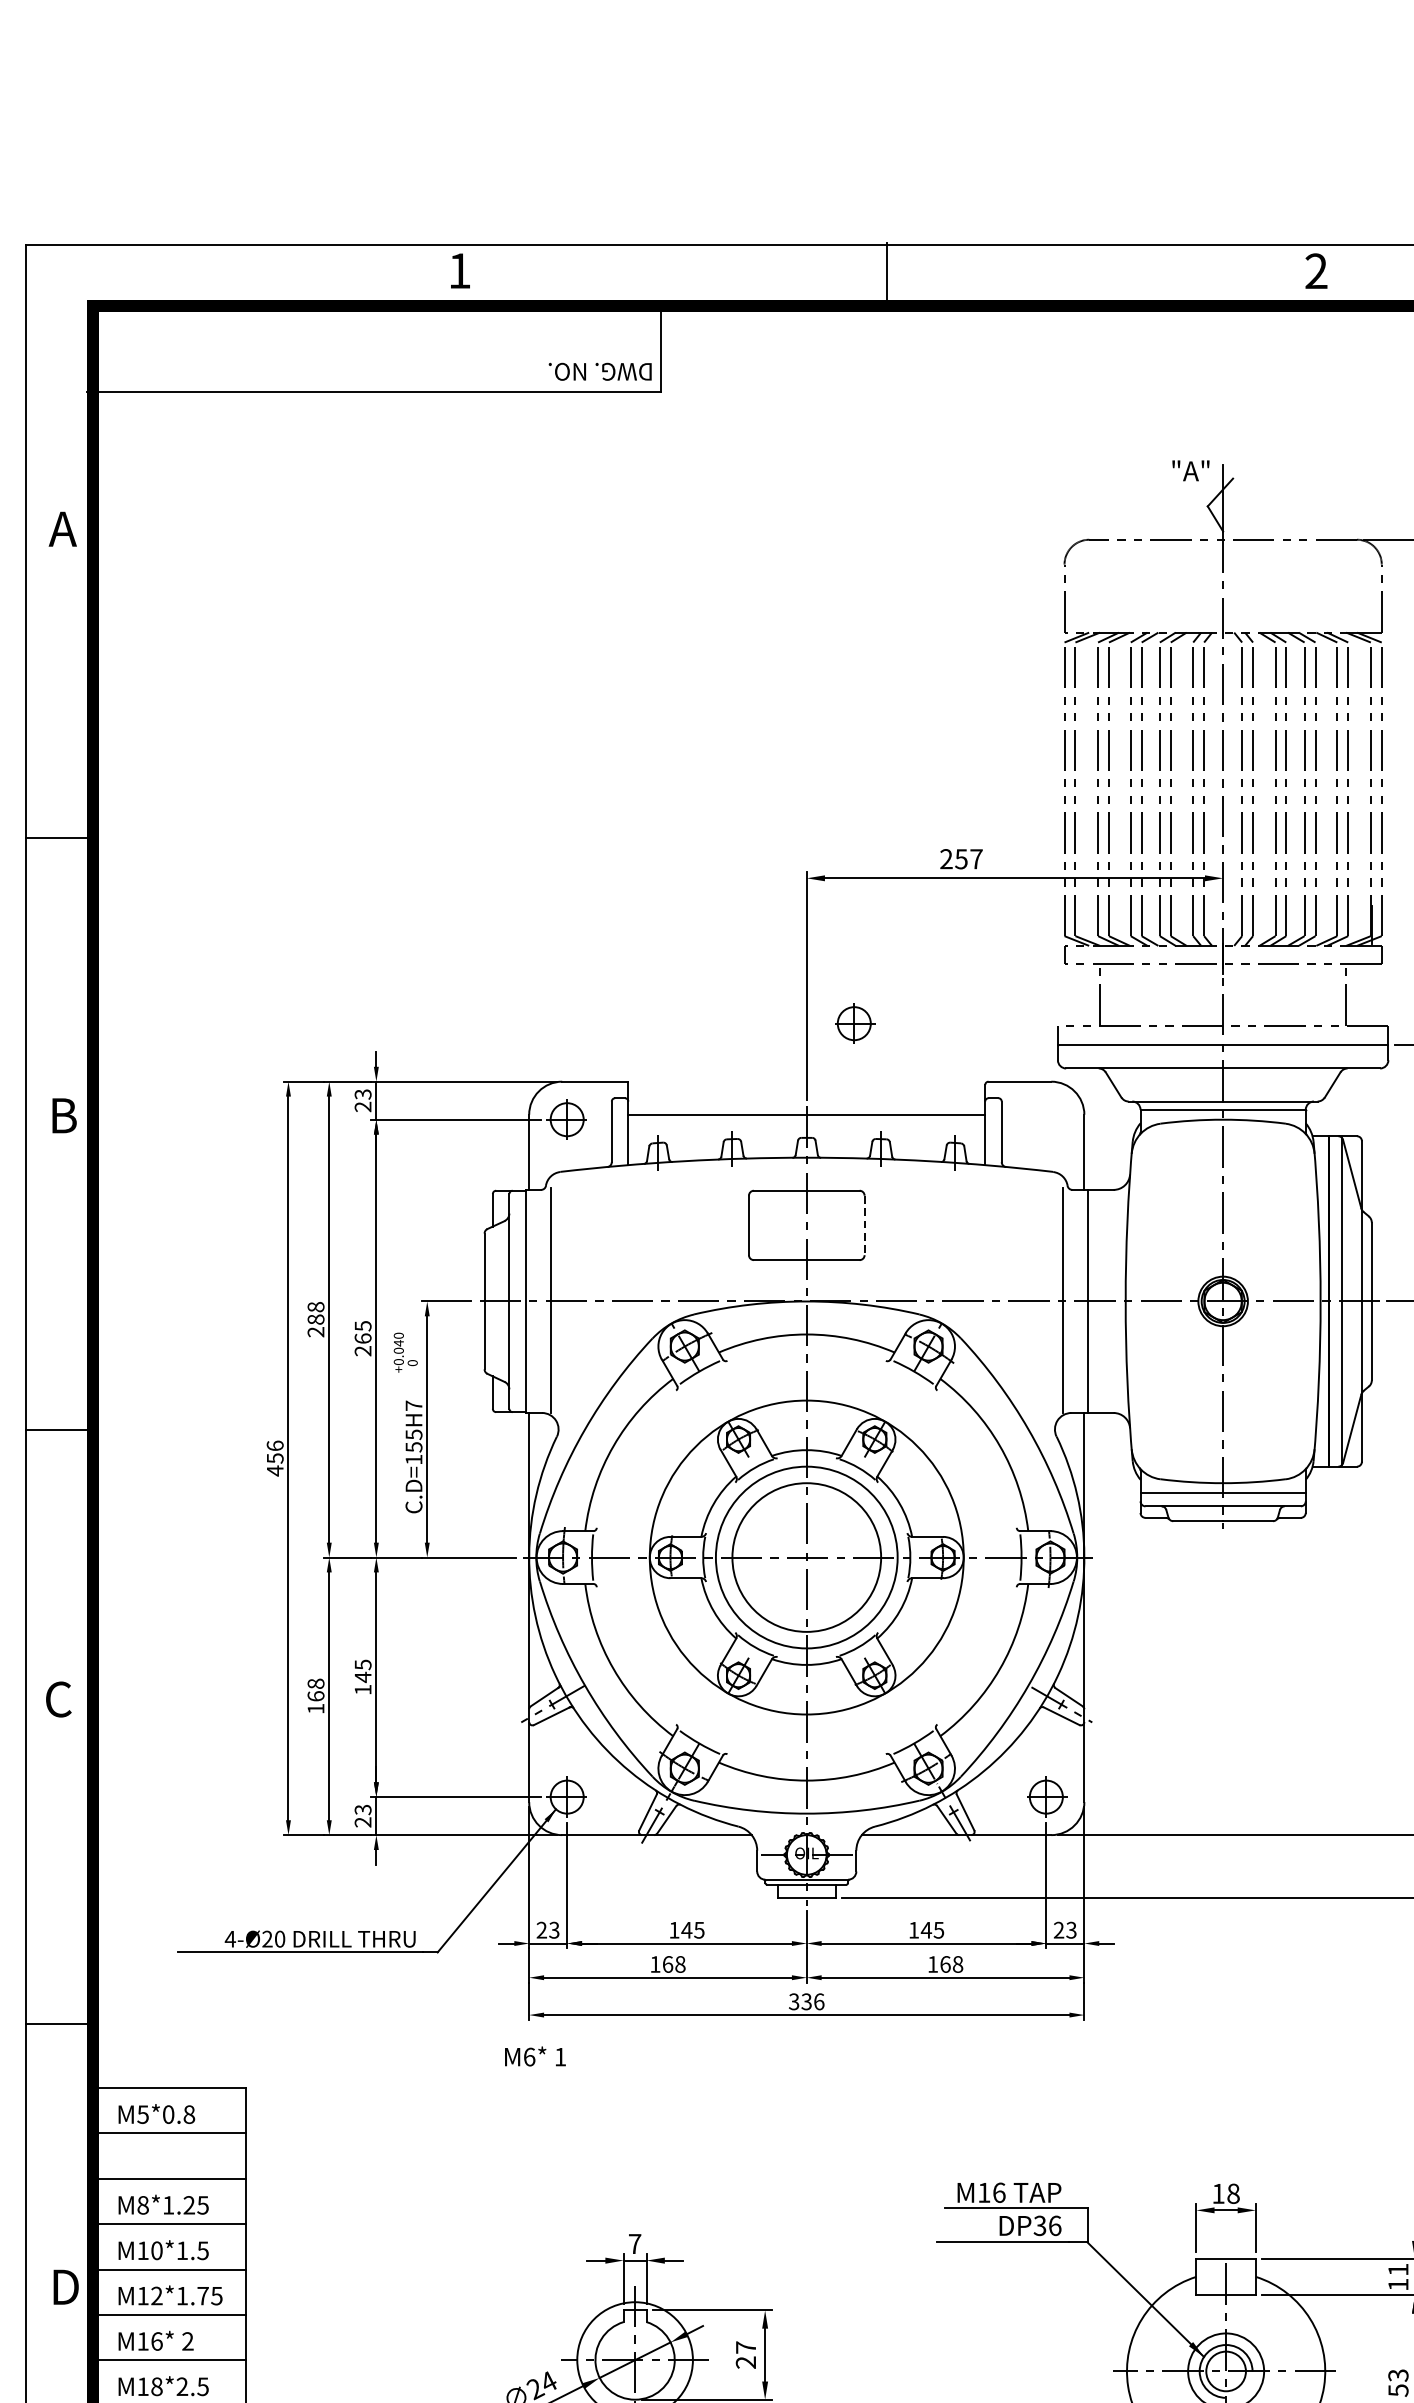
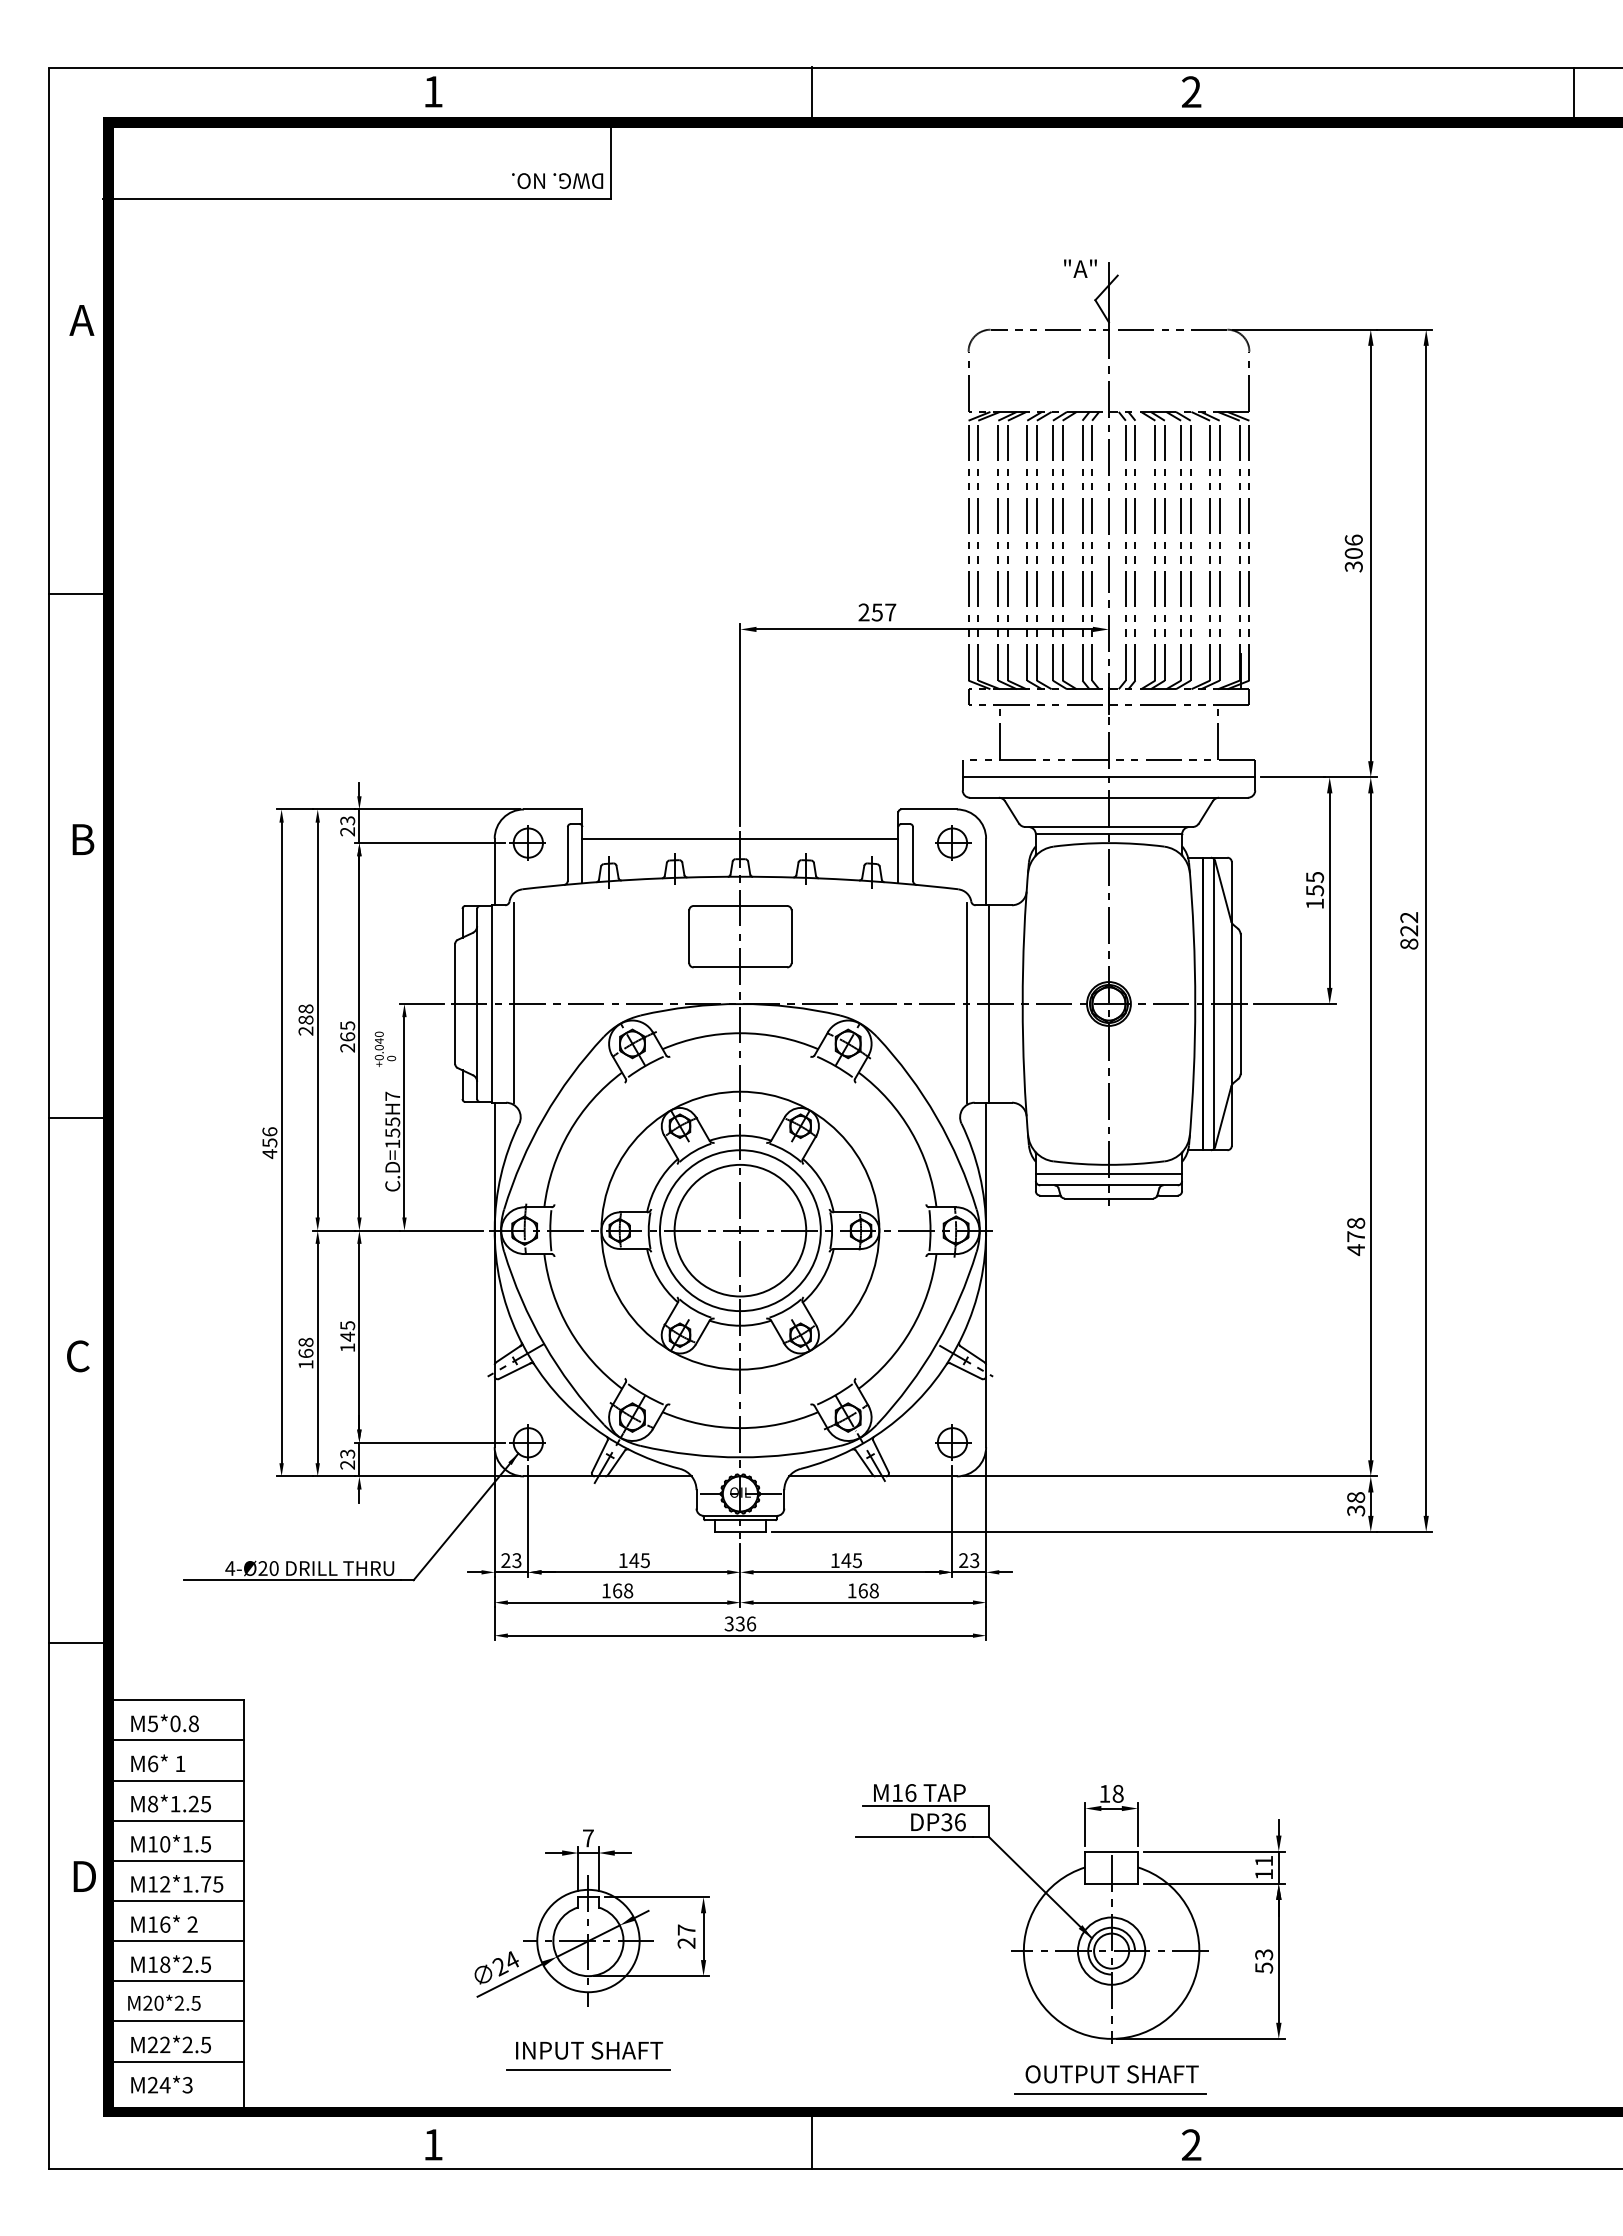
part: (855, 1022) -> (953, 842), moved
line: (864, 1226) -> (791, 937), dashed -> solid
text: (535, 2056) -> (158, 1763), moved

